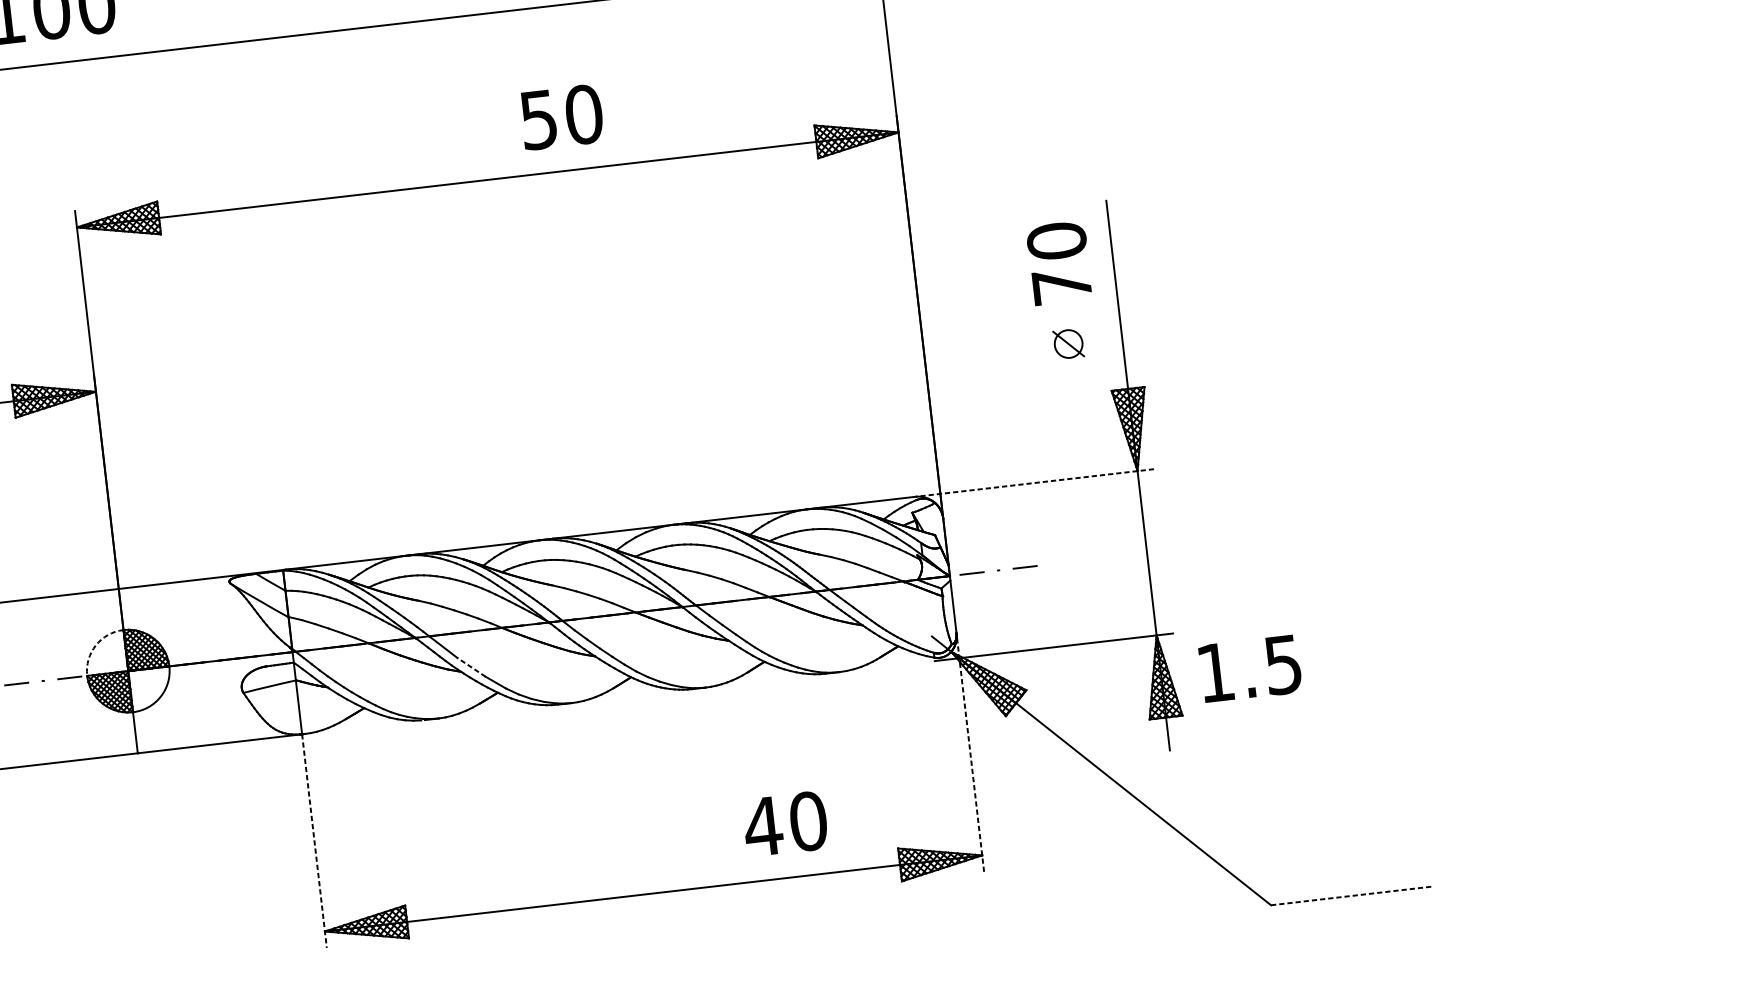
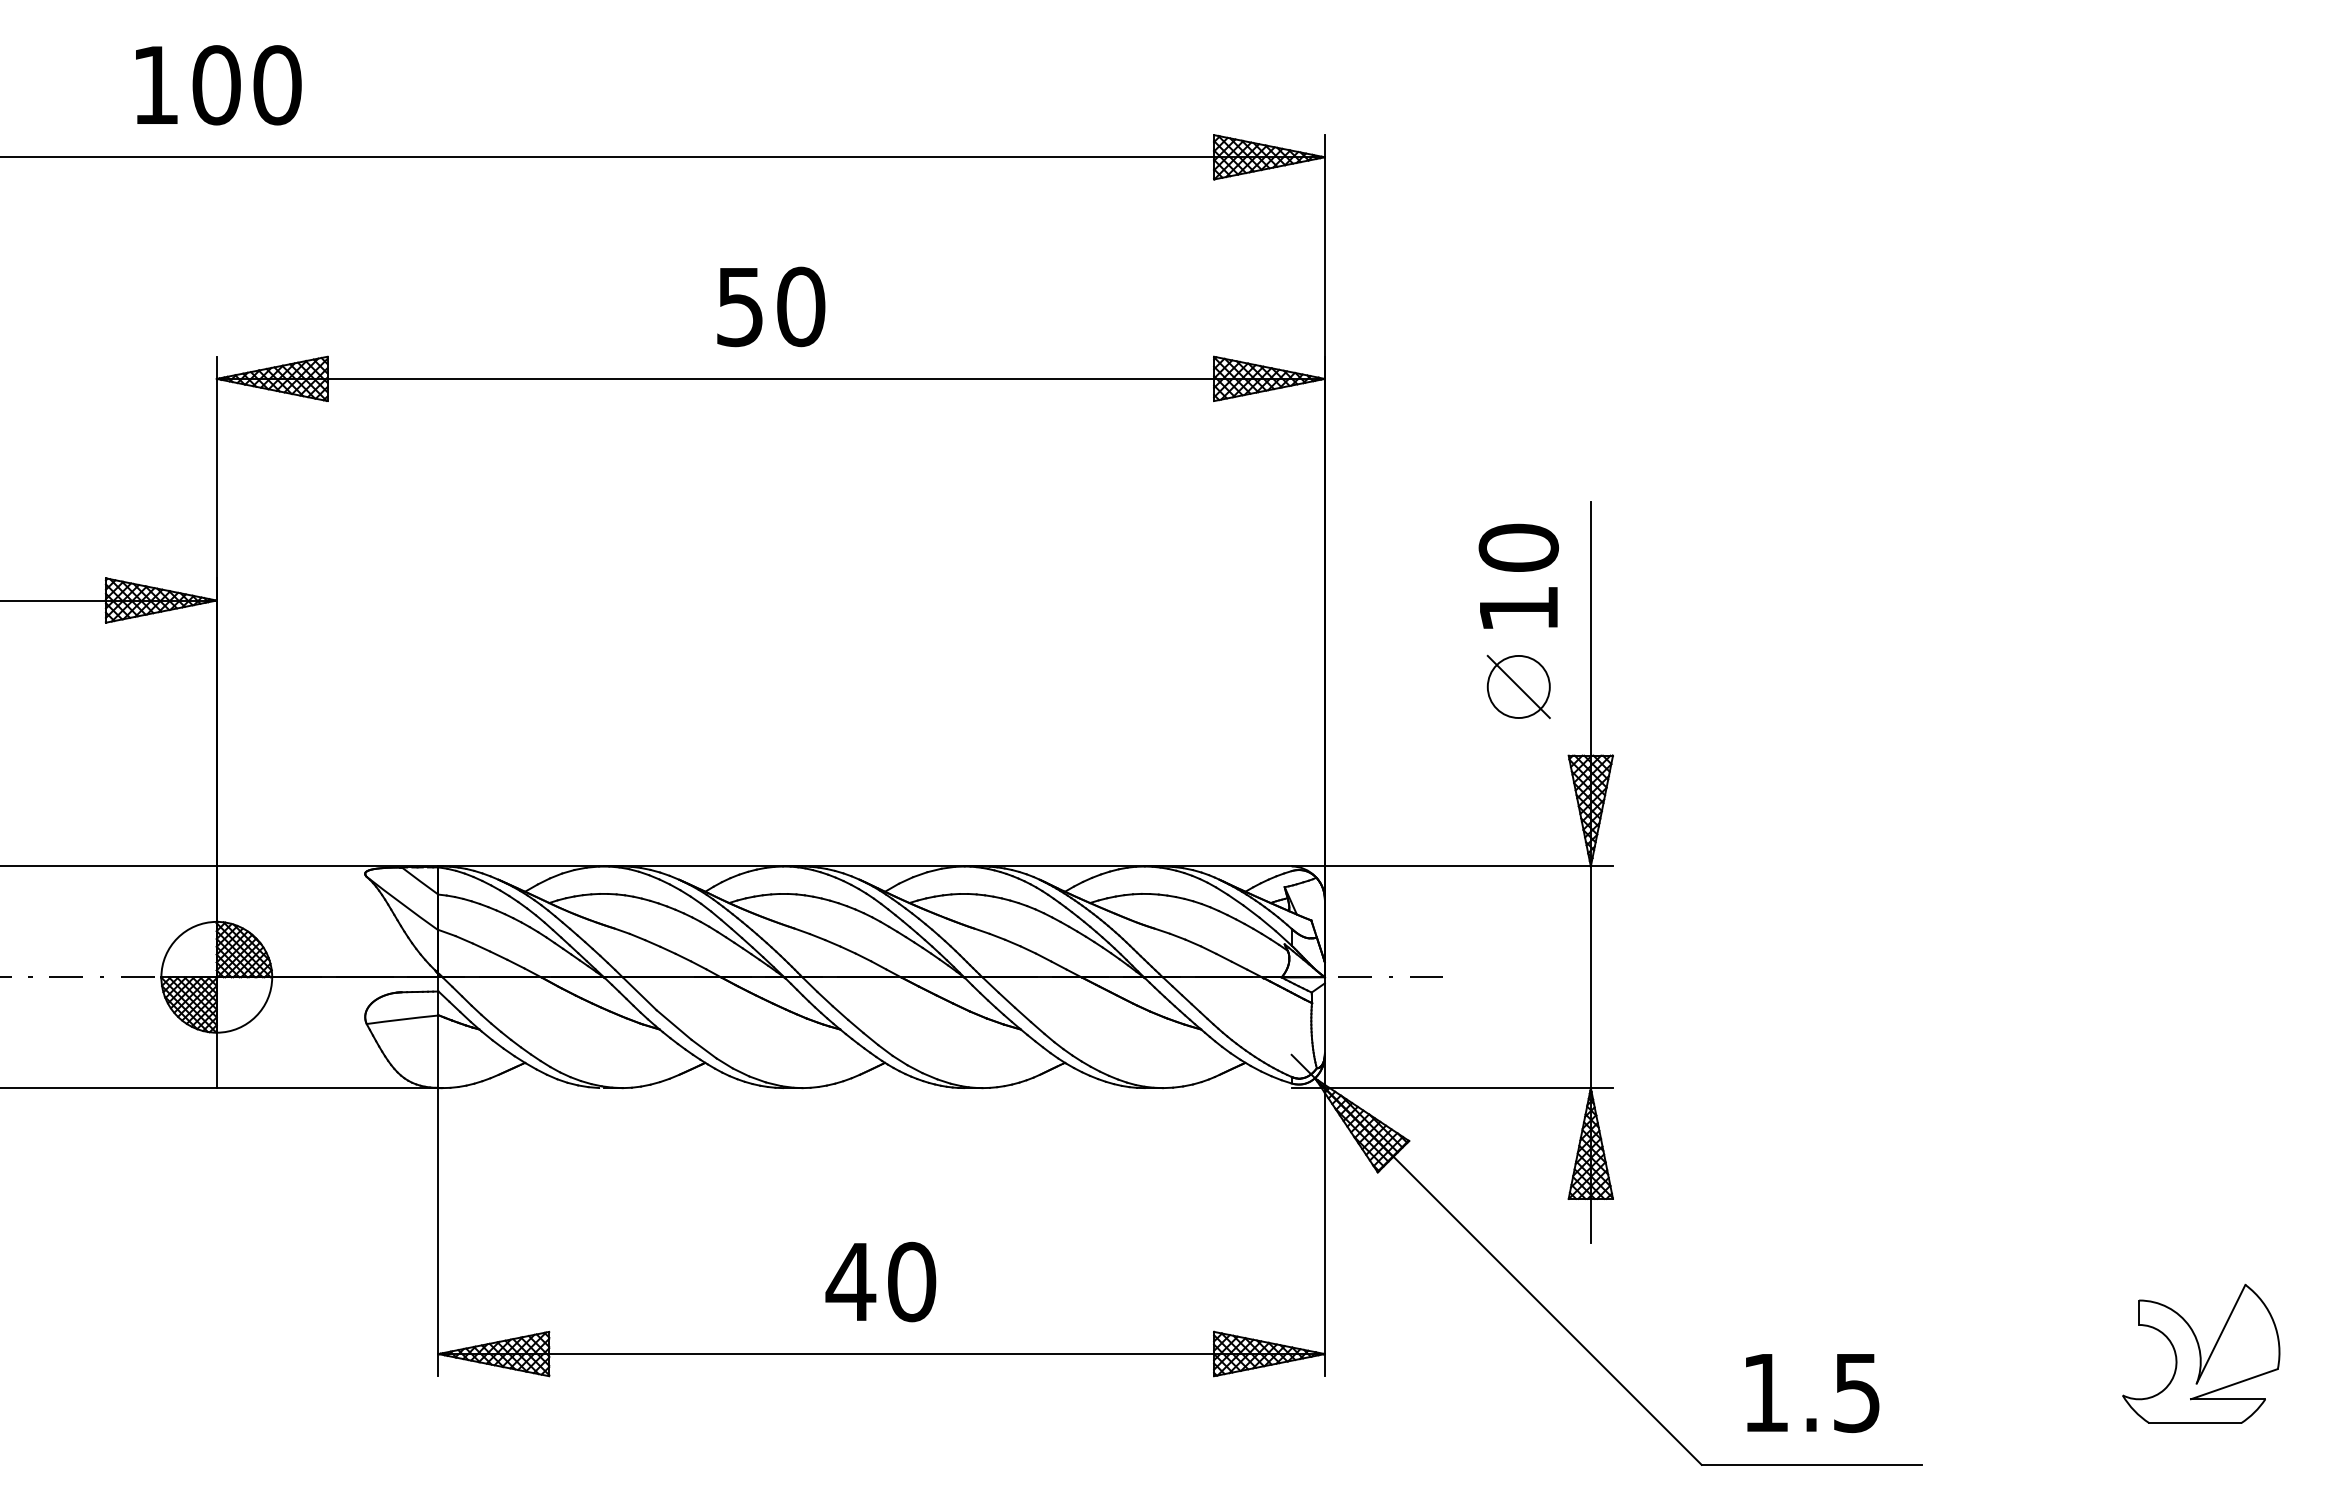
text: (562, 116) -> (771, 306), moved
text: (1061, 286) -> (1518, 608), 70 -> 10
part: (1068, 343) -> (1518, 686), size x1.67
line: (1035, 482) -> (1452, 866), dashed -> solid
arc: (95, 645) -> (177, 938), dashed -> solid
line: (471, 667) -> (674, 1025), dashed -> solid
text: (1250, 669) -> (1812, 1393), moved
line: (970, 752) -> (1324, 1215), dashed -> solid
part: (1632, 779) -> (2201, 1353), added
text: (785, 823) -> (880, 1281), moved
line: (314, 841) -> (438, 1232), dashed -> solid
line: (1352, 895) -> (1811, 1464), dashed -> solid

